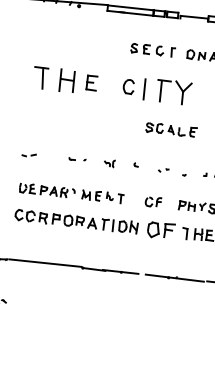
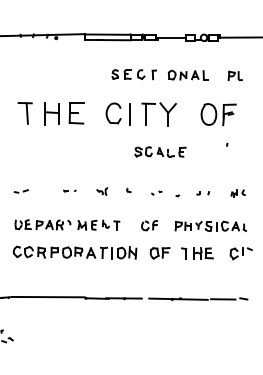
part: (91, 83) -> (76, 113), size x1.43
part: (128, 86) -> (113, 113), size x1.43
part: (77, 159) -> (69, 190), size x0.71
part: (160, 230) -> (159, 253), size x0.71

